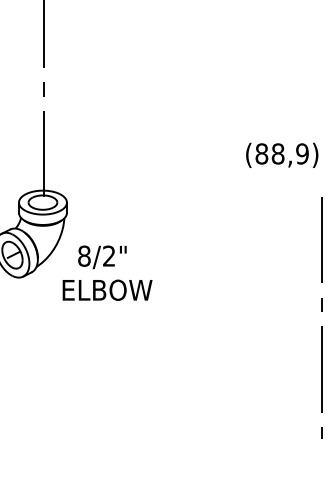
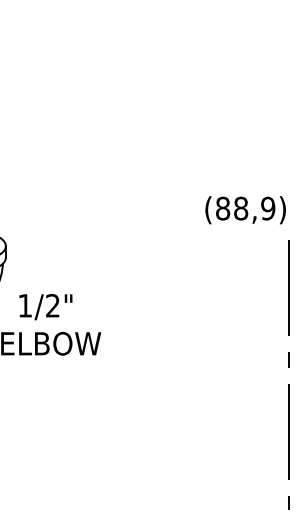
text: (282, 154) -> (245, 209), moved
text: (84, 255) -> (25, 305), 8/2" -> 1/2"

